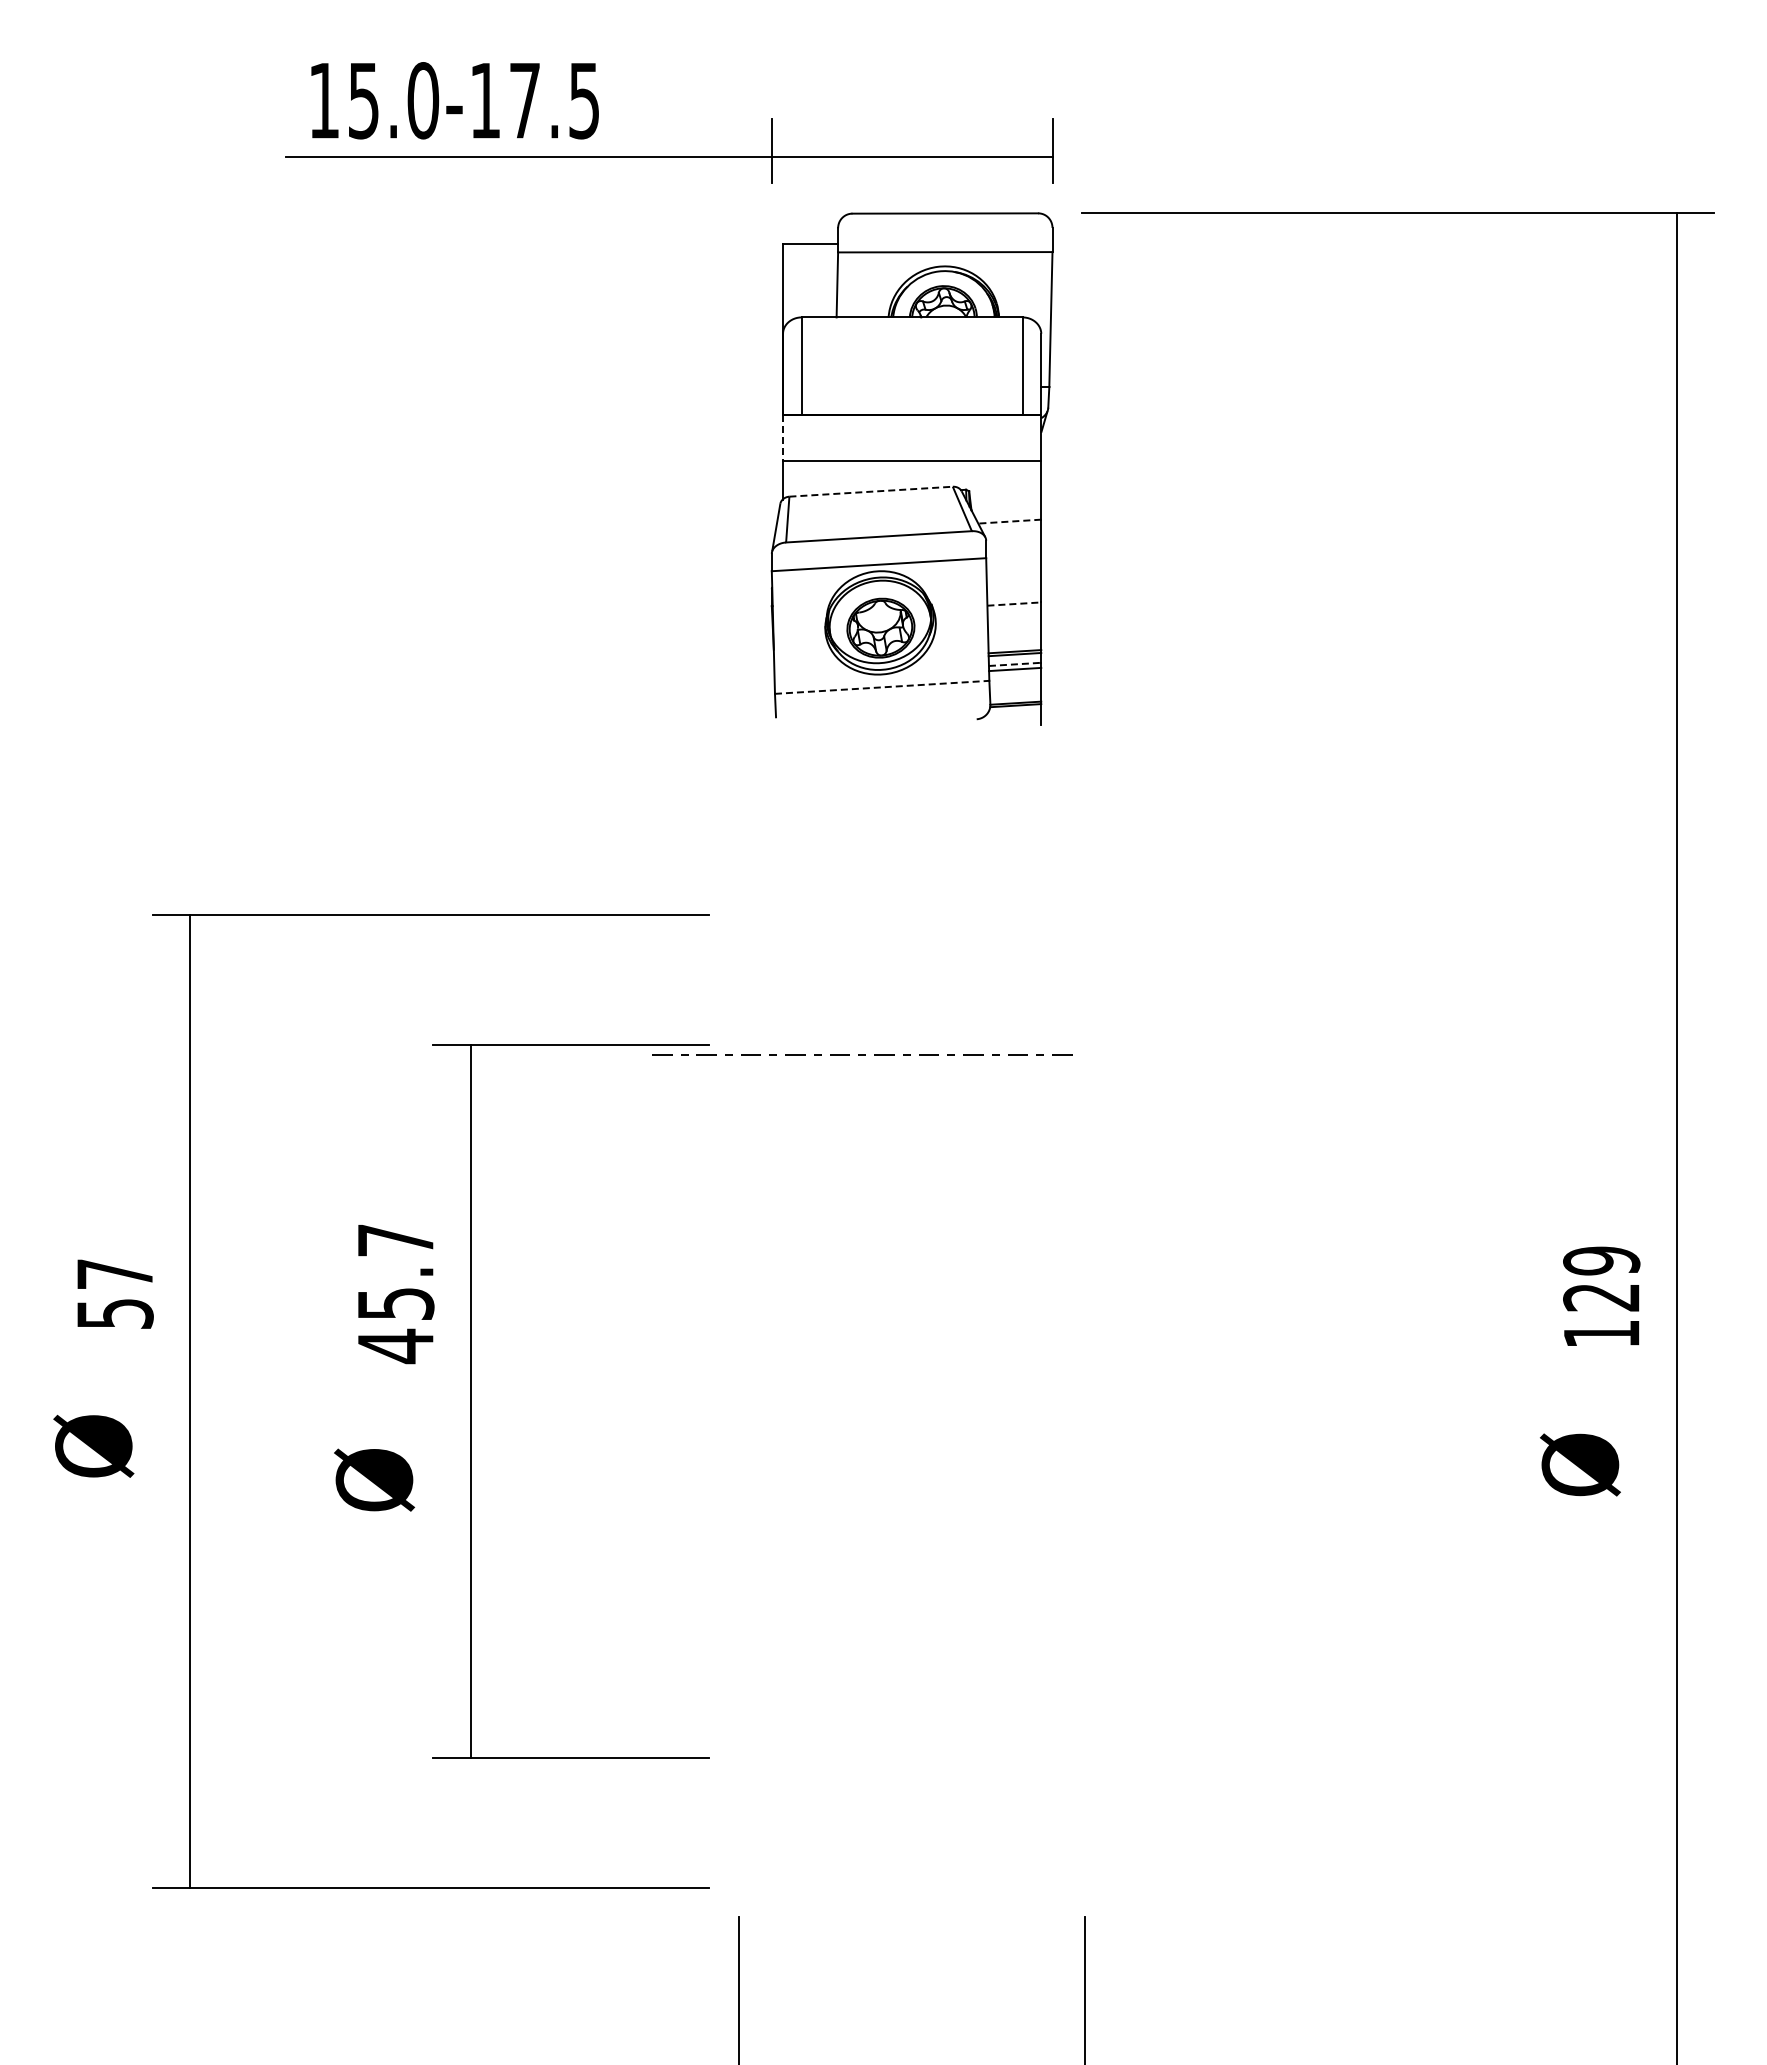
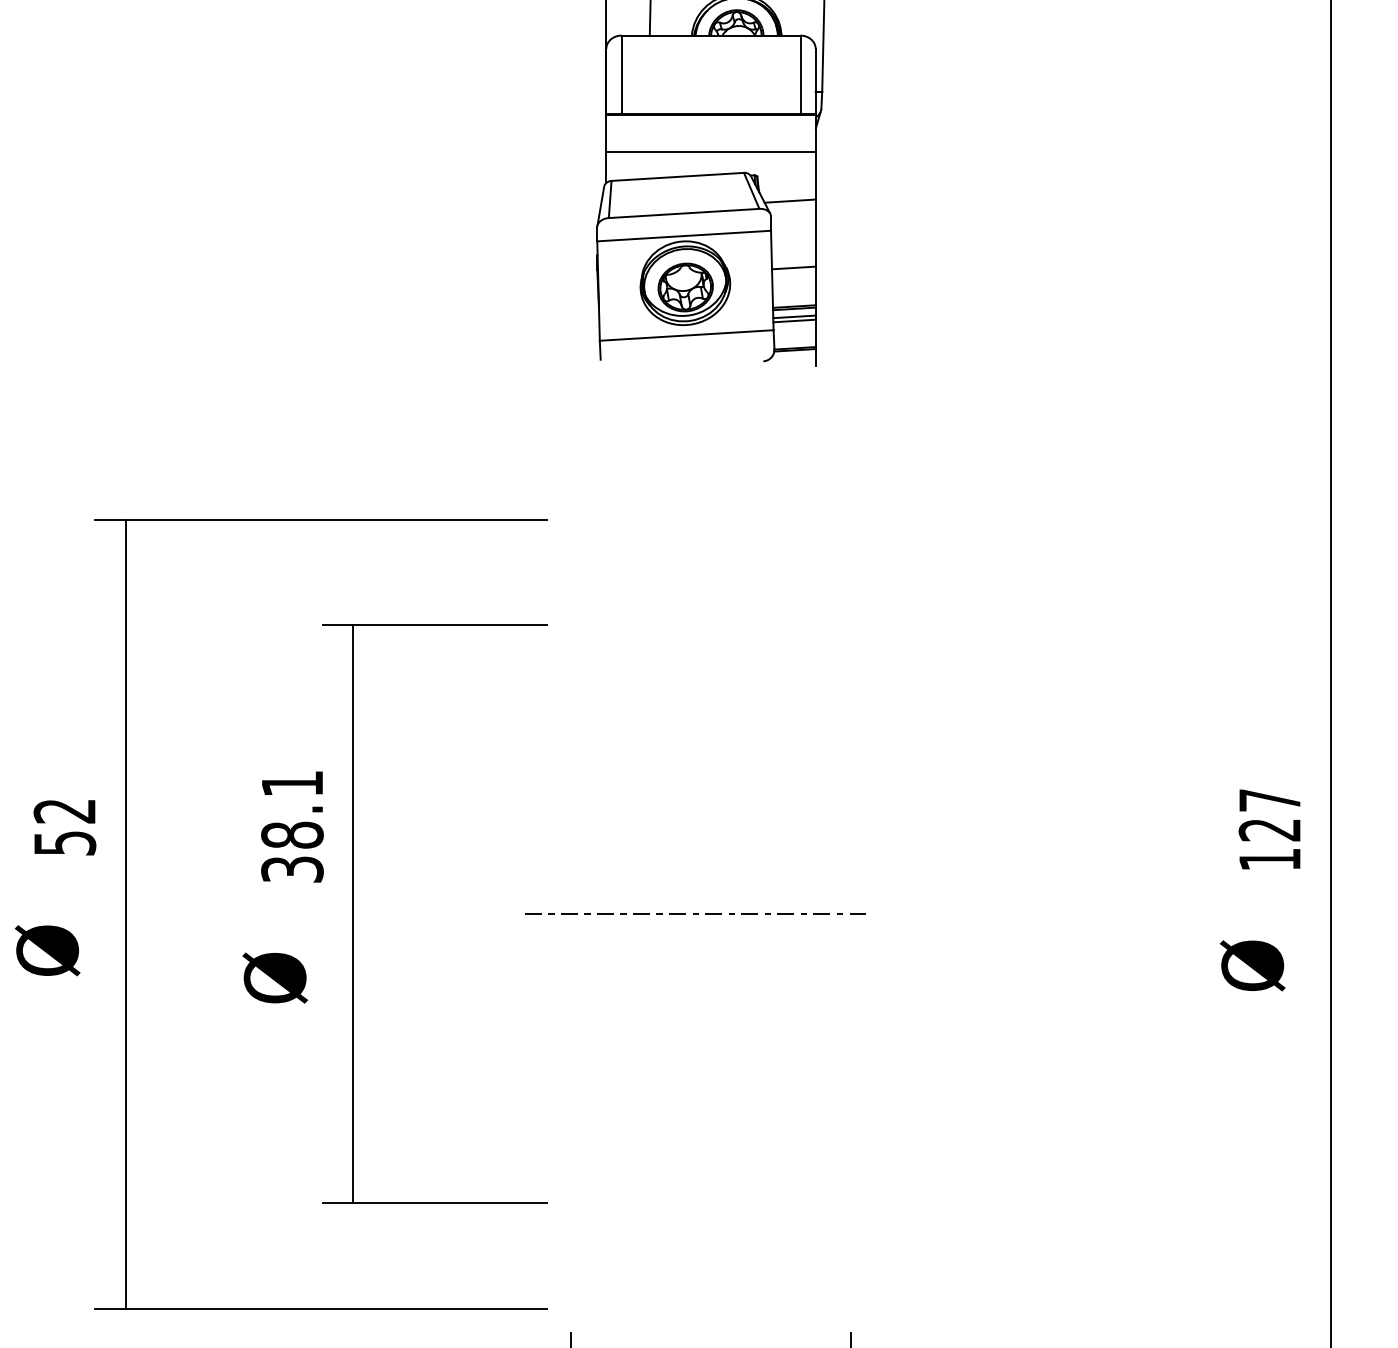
line: (782, 437) -> (605, 132), dashed -> solid
line: (871, 491) -> (678, 176), dashed -> solid
line: (1009, 521) -> (789, 201), dashed -> solid
line: (1014, 604) -> (793, 268), dashed -> solid
line: (1015, 664) -> (794, 316), dashed -> solid
line: (882, 687) -> (686, 335), dashed -> solid
line: (862, 1054) -> (695, 913), moved
text: (1601, 1260) -> (1269, 800), 129 -> 127
text: (114, 1274) -> (64, 811), 57 -> 52
text: (395, 1294) -> (292, 827), 45.7 -> 38.1

